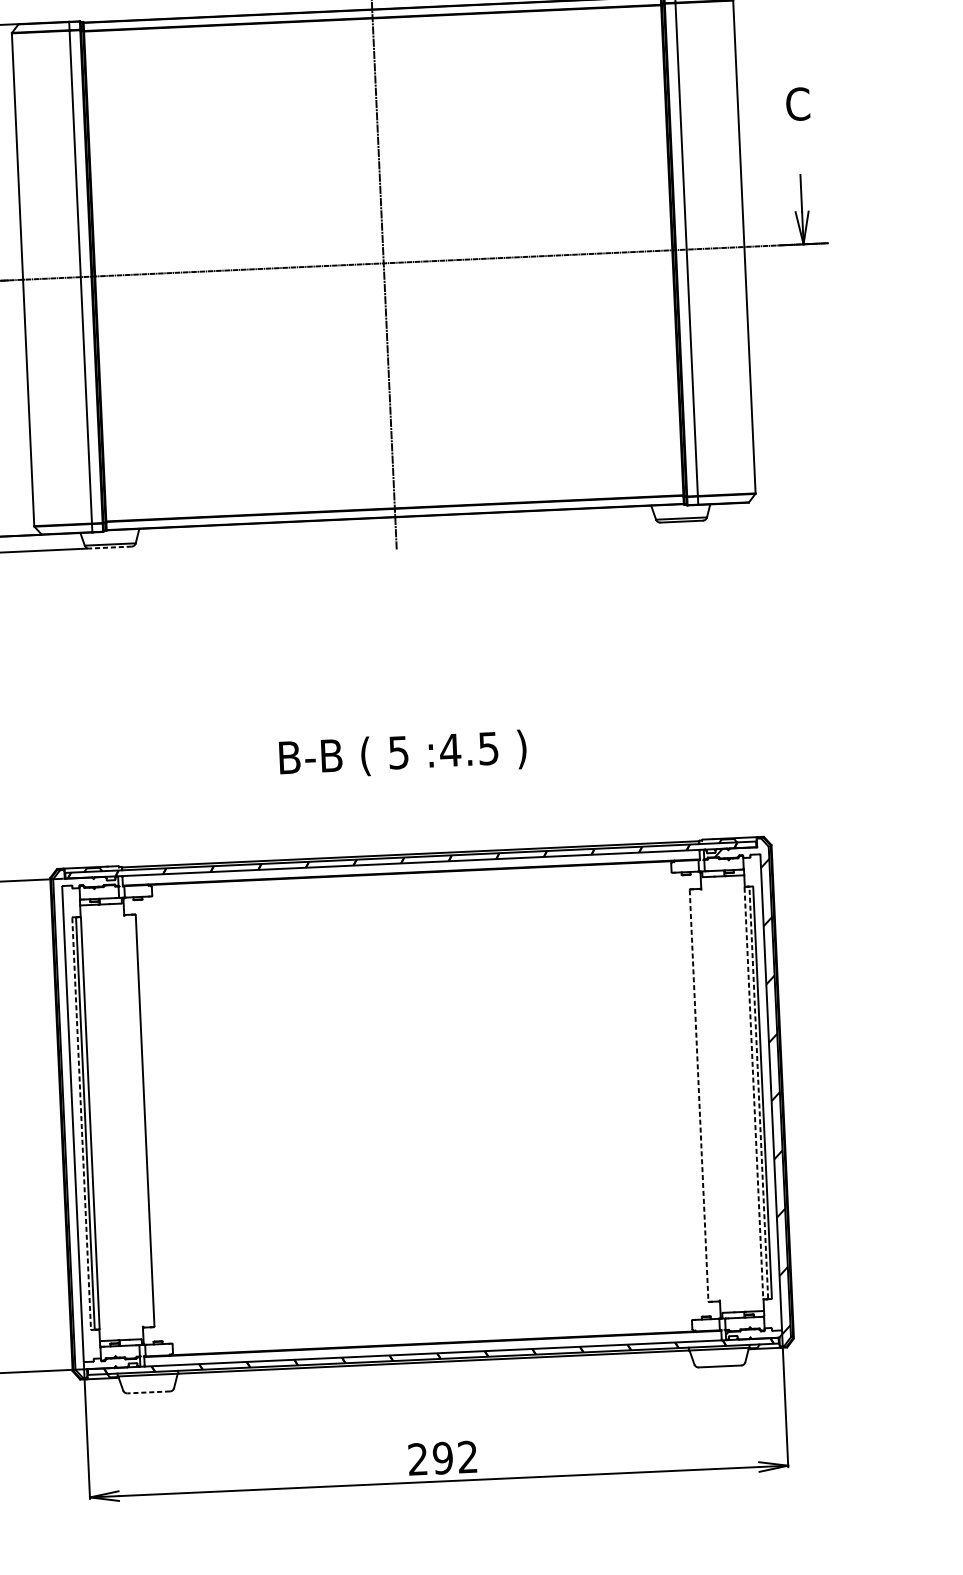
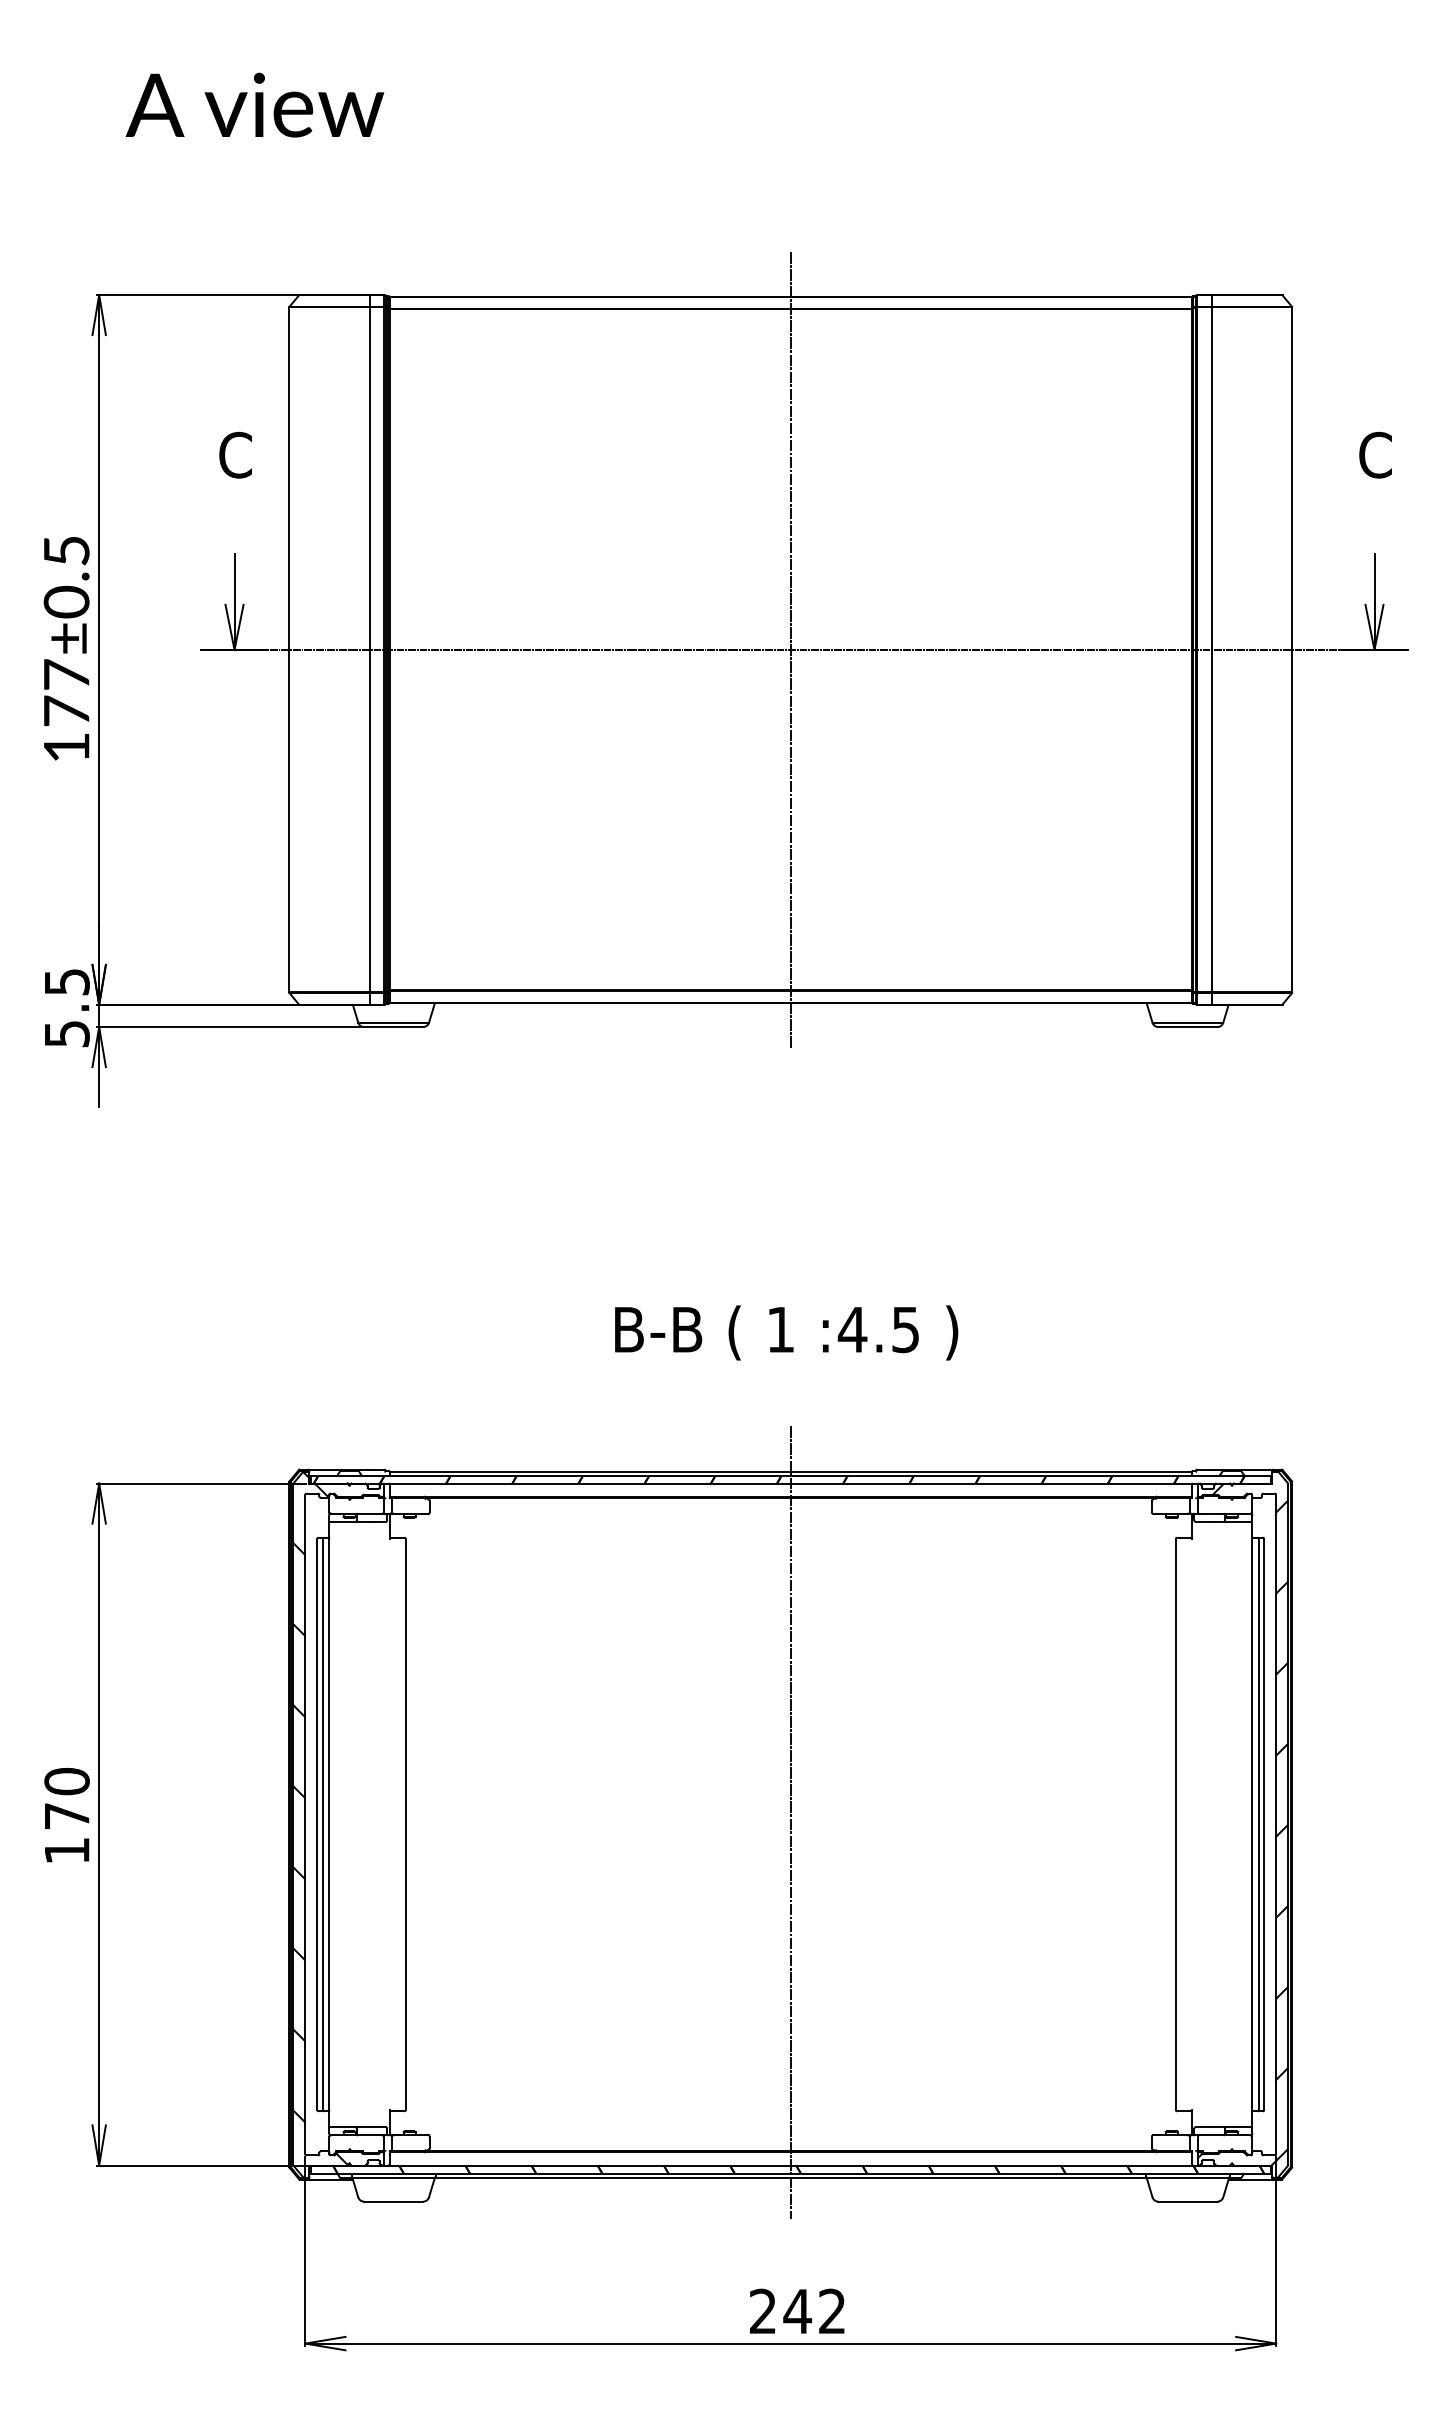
line: (110, 547) -> (393, 1027), dashed -> solid
text: (398, 753) -> (780, 1330), 5 -> 1
line: (758, 1092) -> (1258, 1824), dashed -> solid
line: (754, 1093) -> (1252, 1824), dashed -> solid
line: (698, 1095) -> (1175, 1824), dashed -> solid
line: (421, 1106) -> (790, 1822), added
hatch: (83, 1119) -> (320, 1818), added
line: (81, 1123) -> (317, 1824), dashed -> solid
line: (148, 1392) -> (393, 2201), dashed -> solid
text: (442, 1458) -> (797, 2311), 292 -> 242

